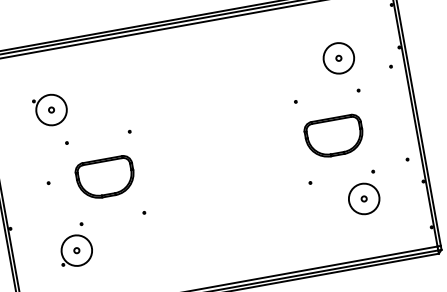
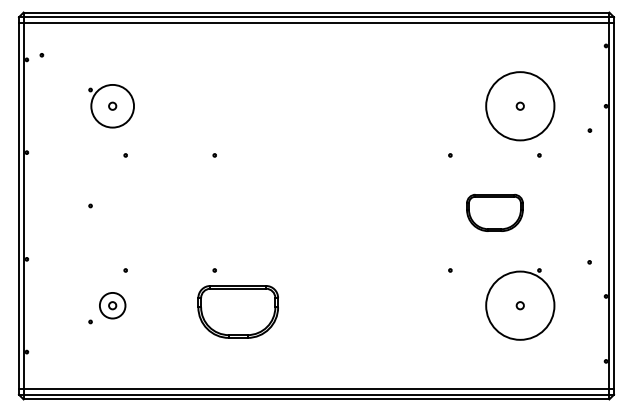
circle: (338, 57) -> (519, 105), size x1.6
part: (334, 136) -> (494, 212), size x0.7
part: (105, 177) -> (237, 311), moved
circle: (363, 198) -> (519, 305), size x1.6
circle: (76, 250) -> (112, 305), size x0.6

